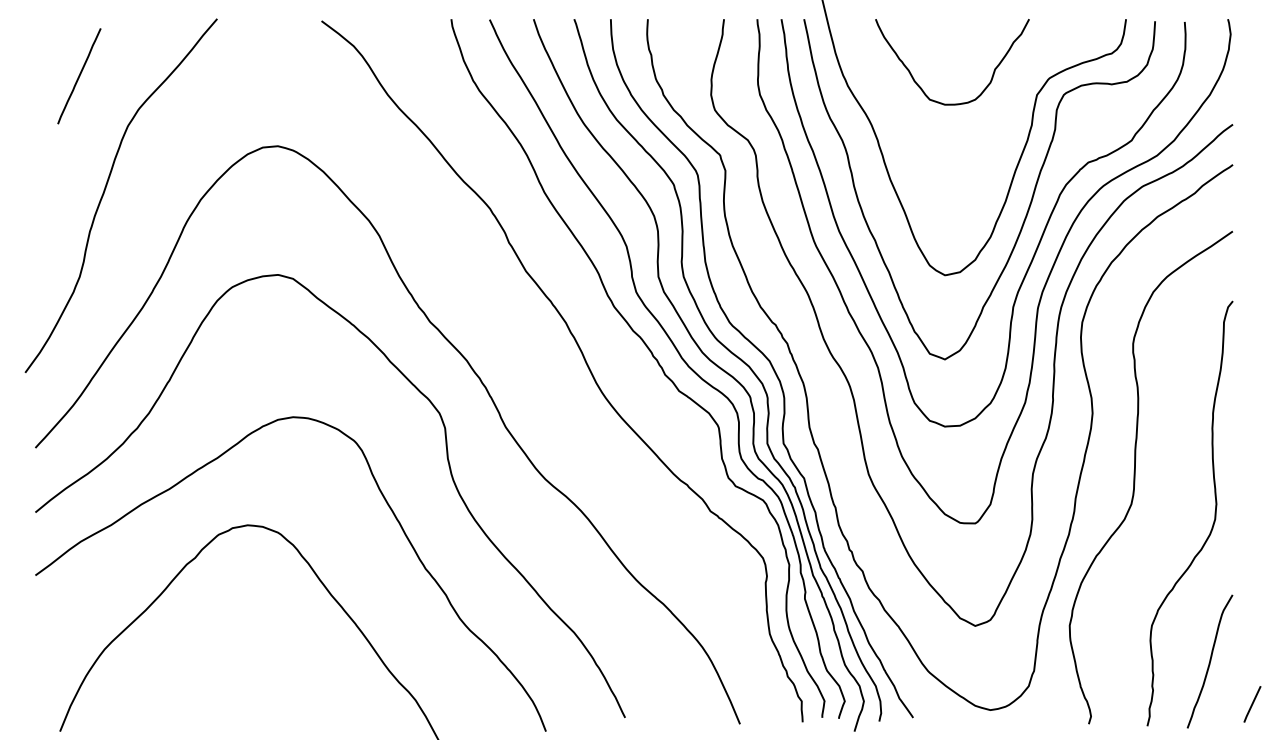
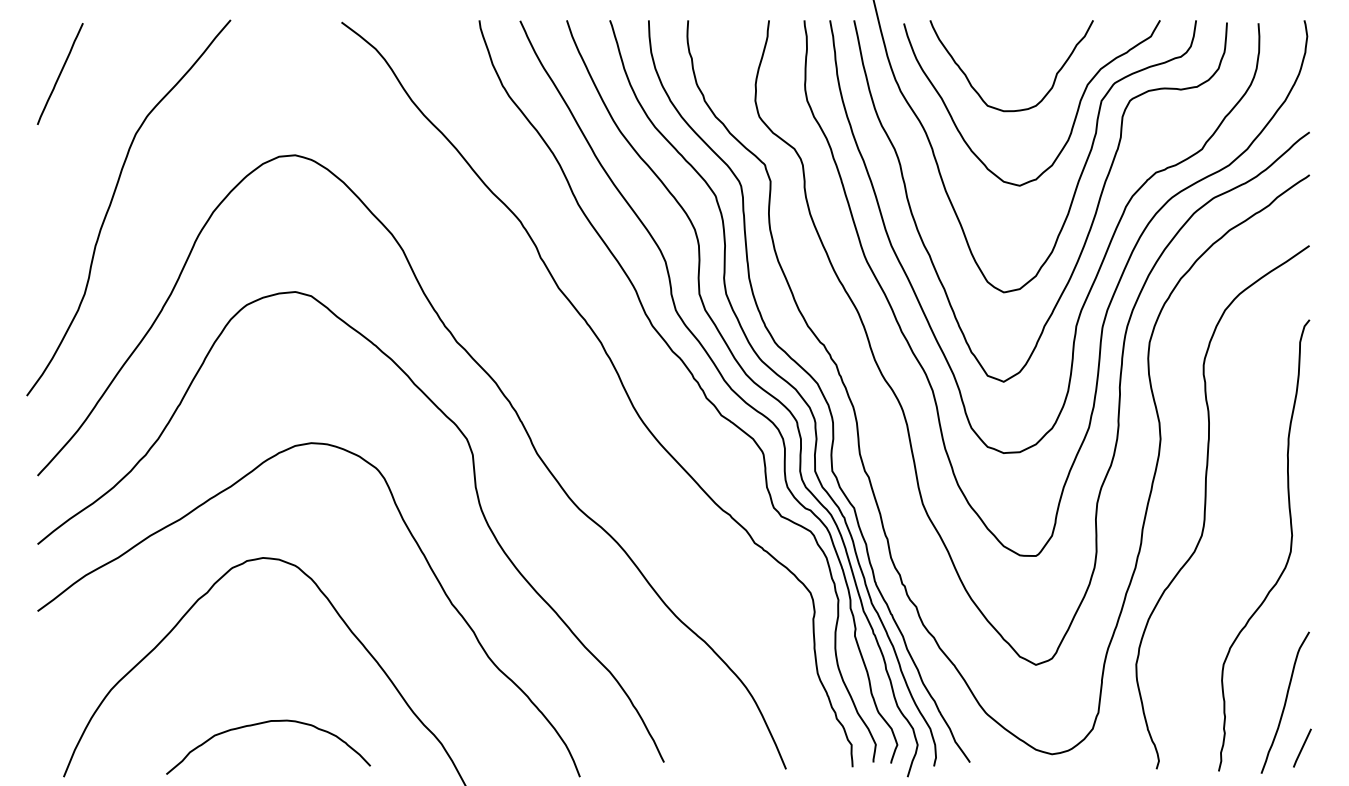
line: (78, 75) -> (59, 73), moved
curve: (1011, 110) -> (1074, 117), added
curve: (249, 681) -> (265, 723), added
line: (1252, 703) -> (1302, 747), moved

